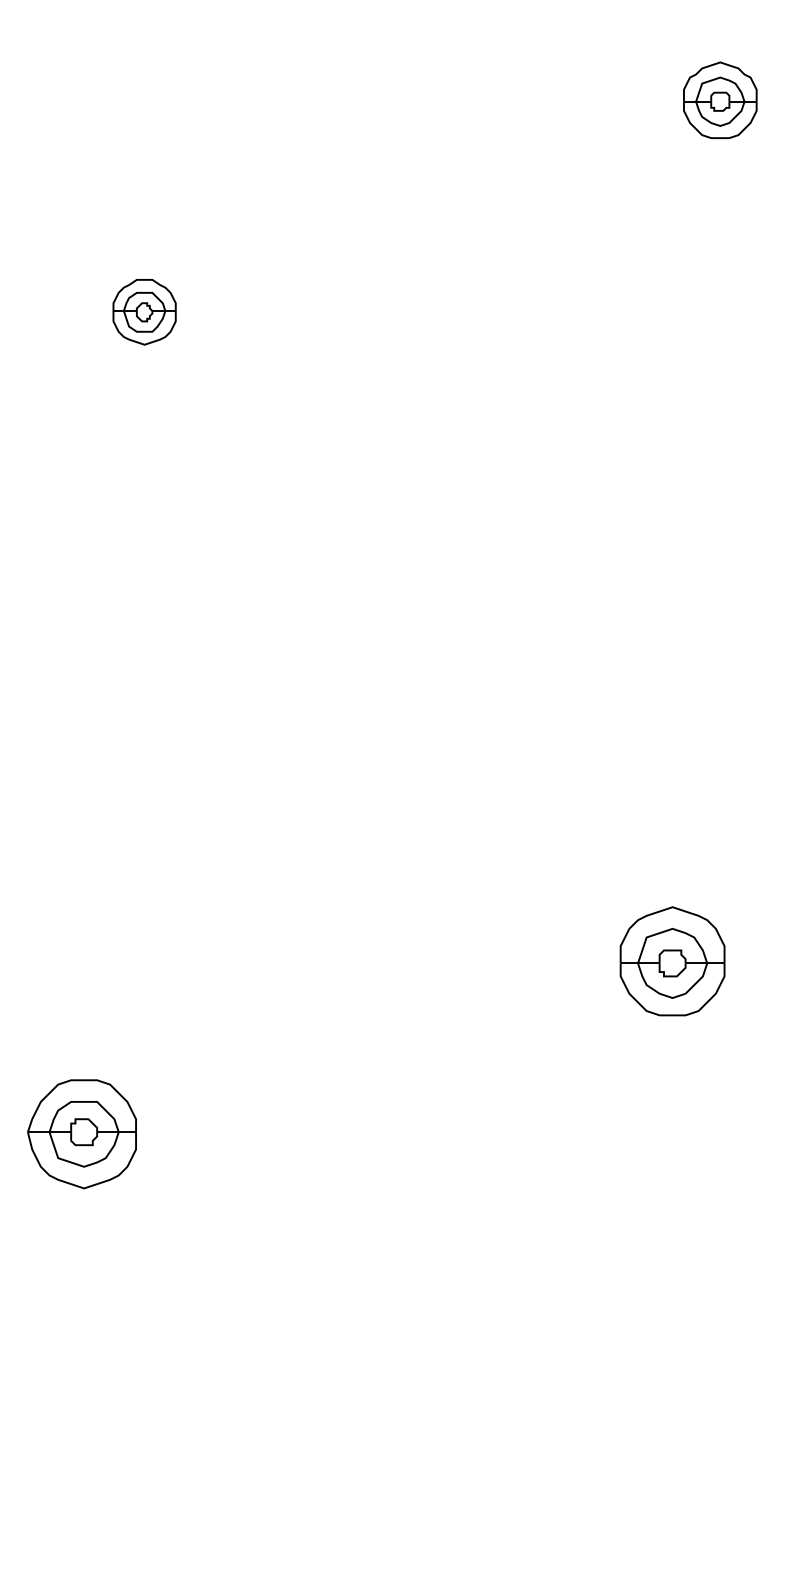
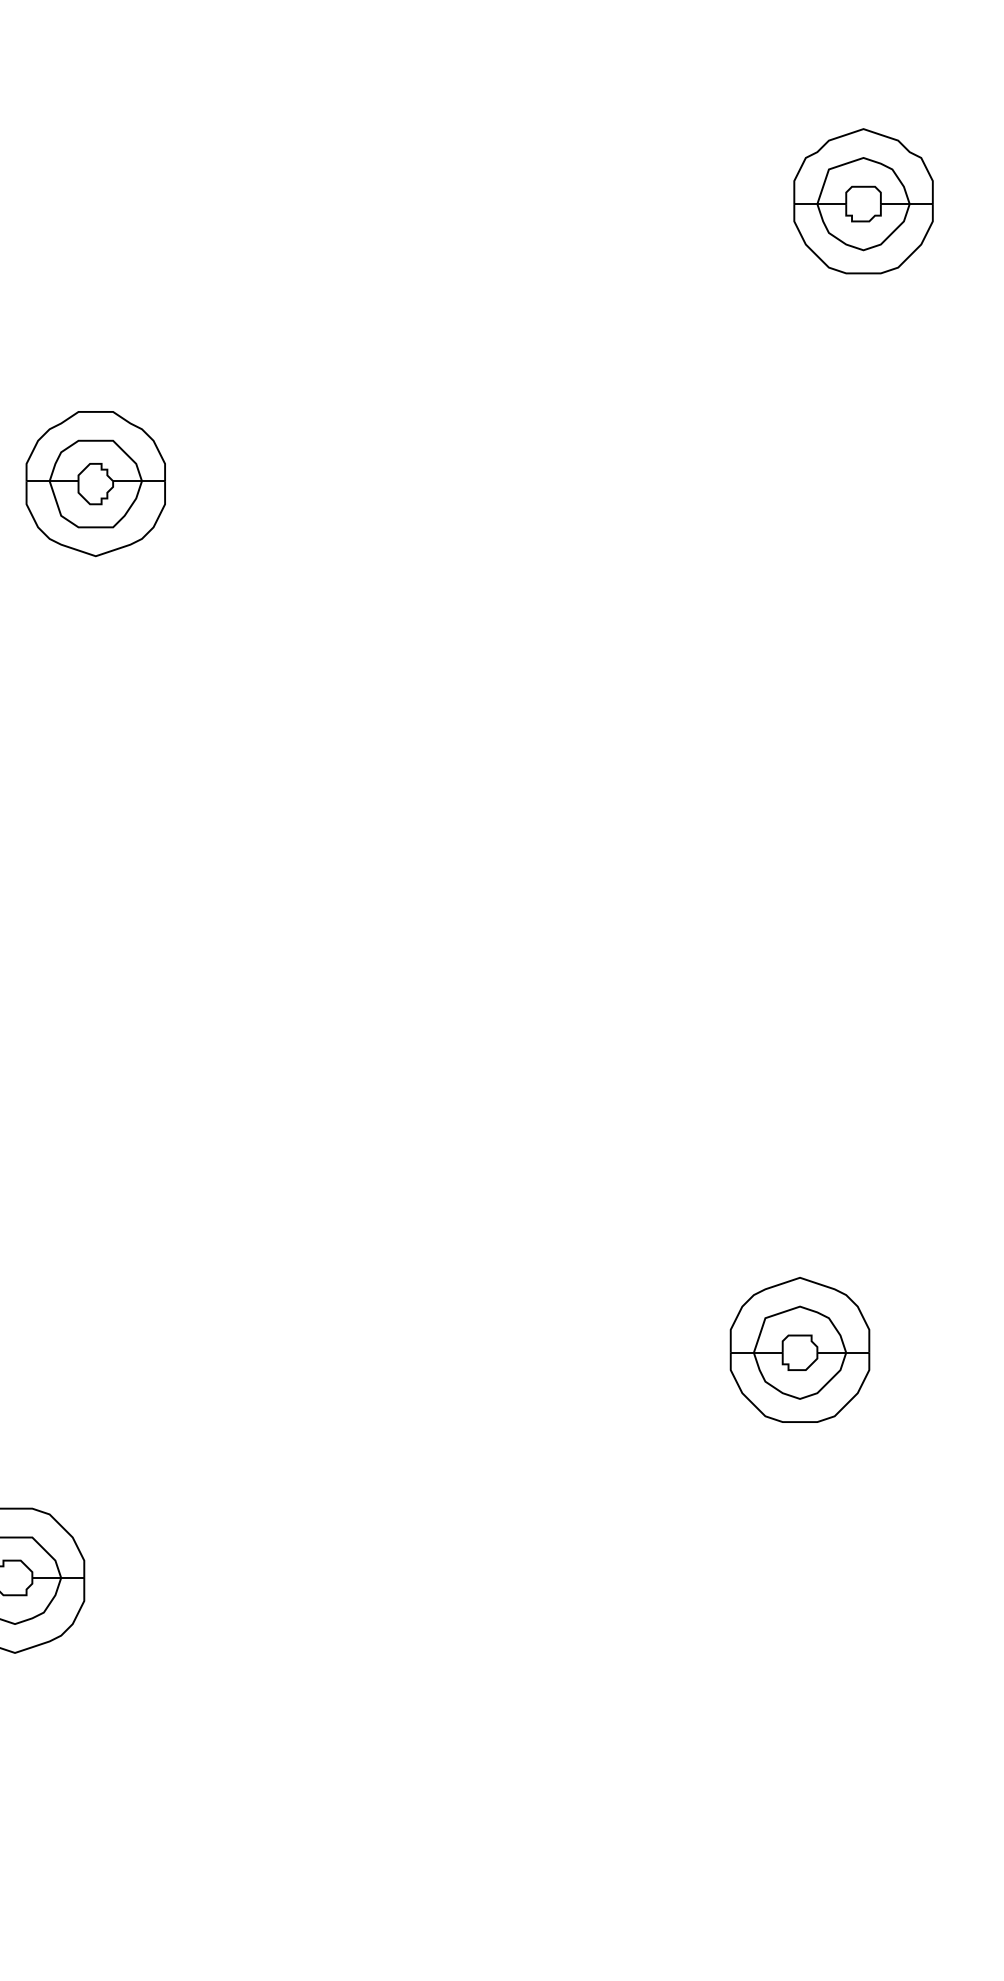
part: (720, 100) -> (863, 201), size x1.43
part: (144, 312) -> (95, 484), size x1.67

